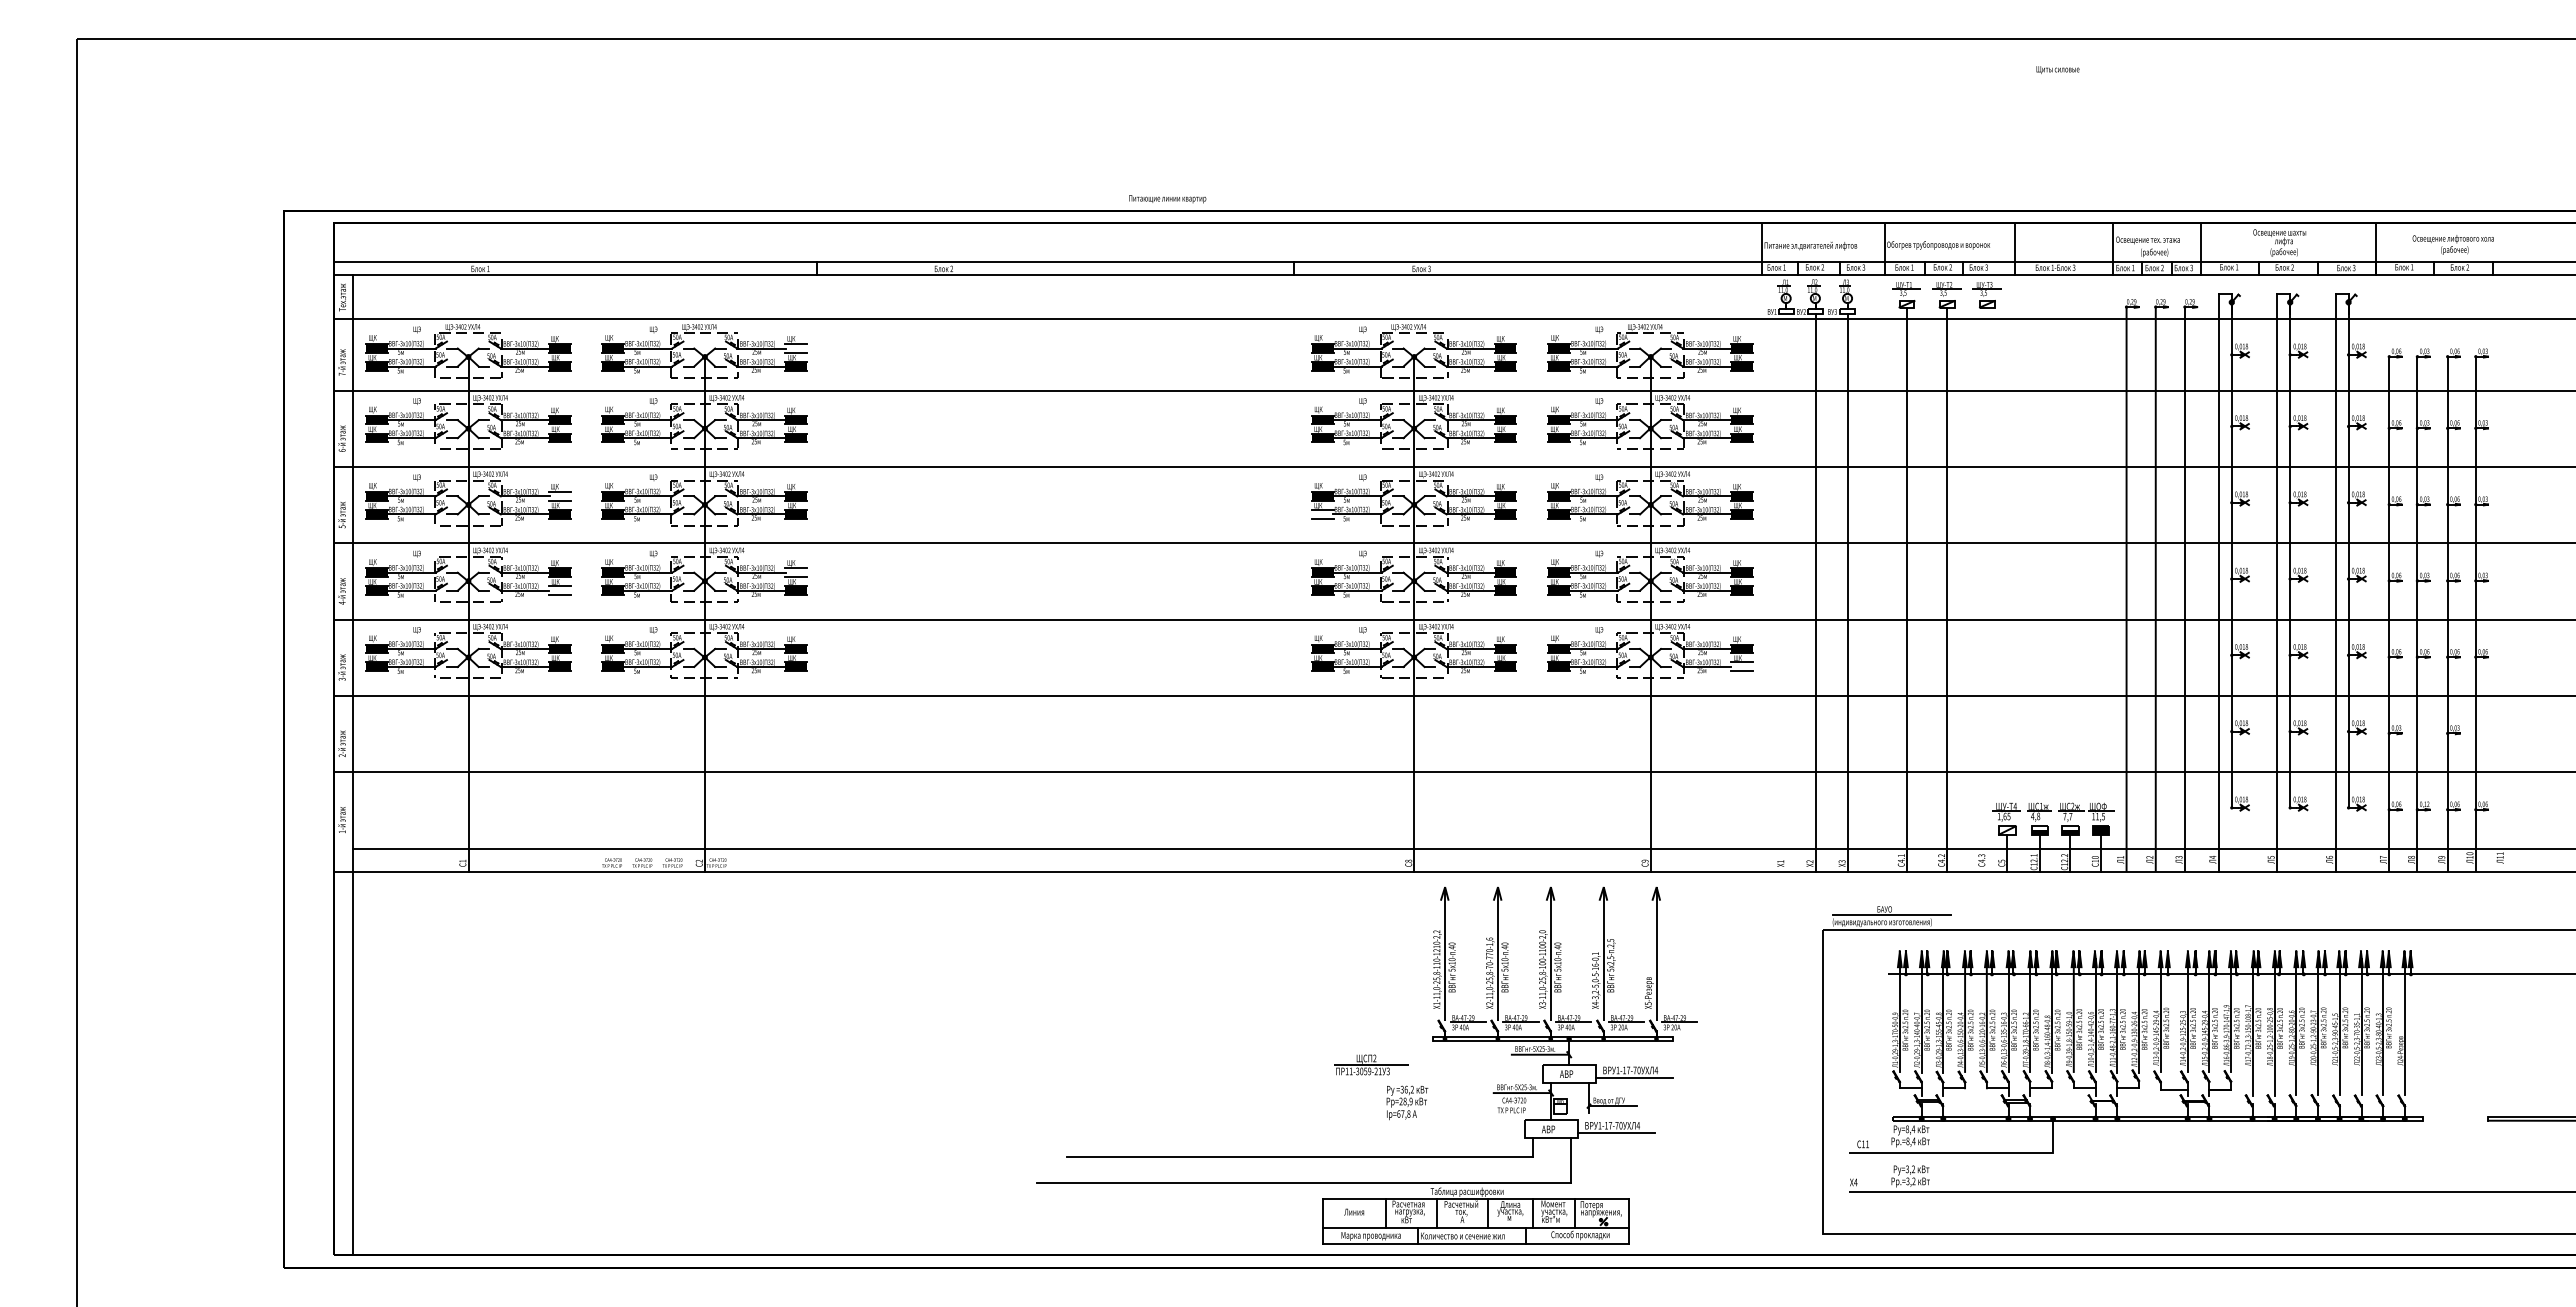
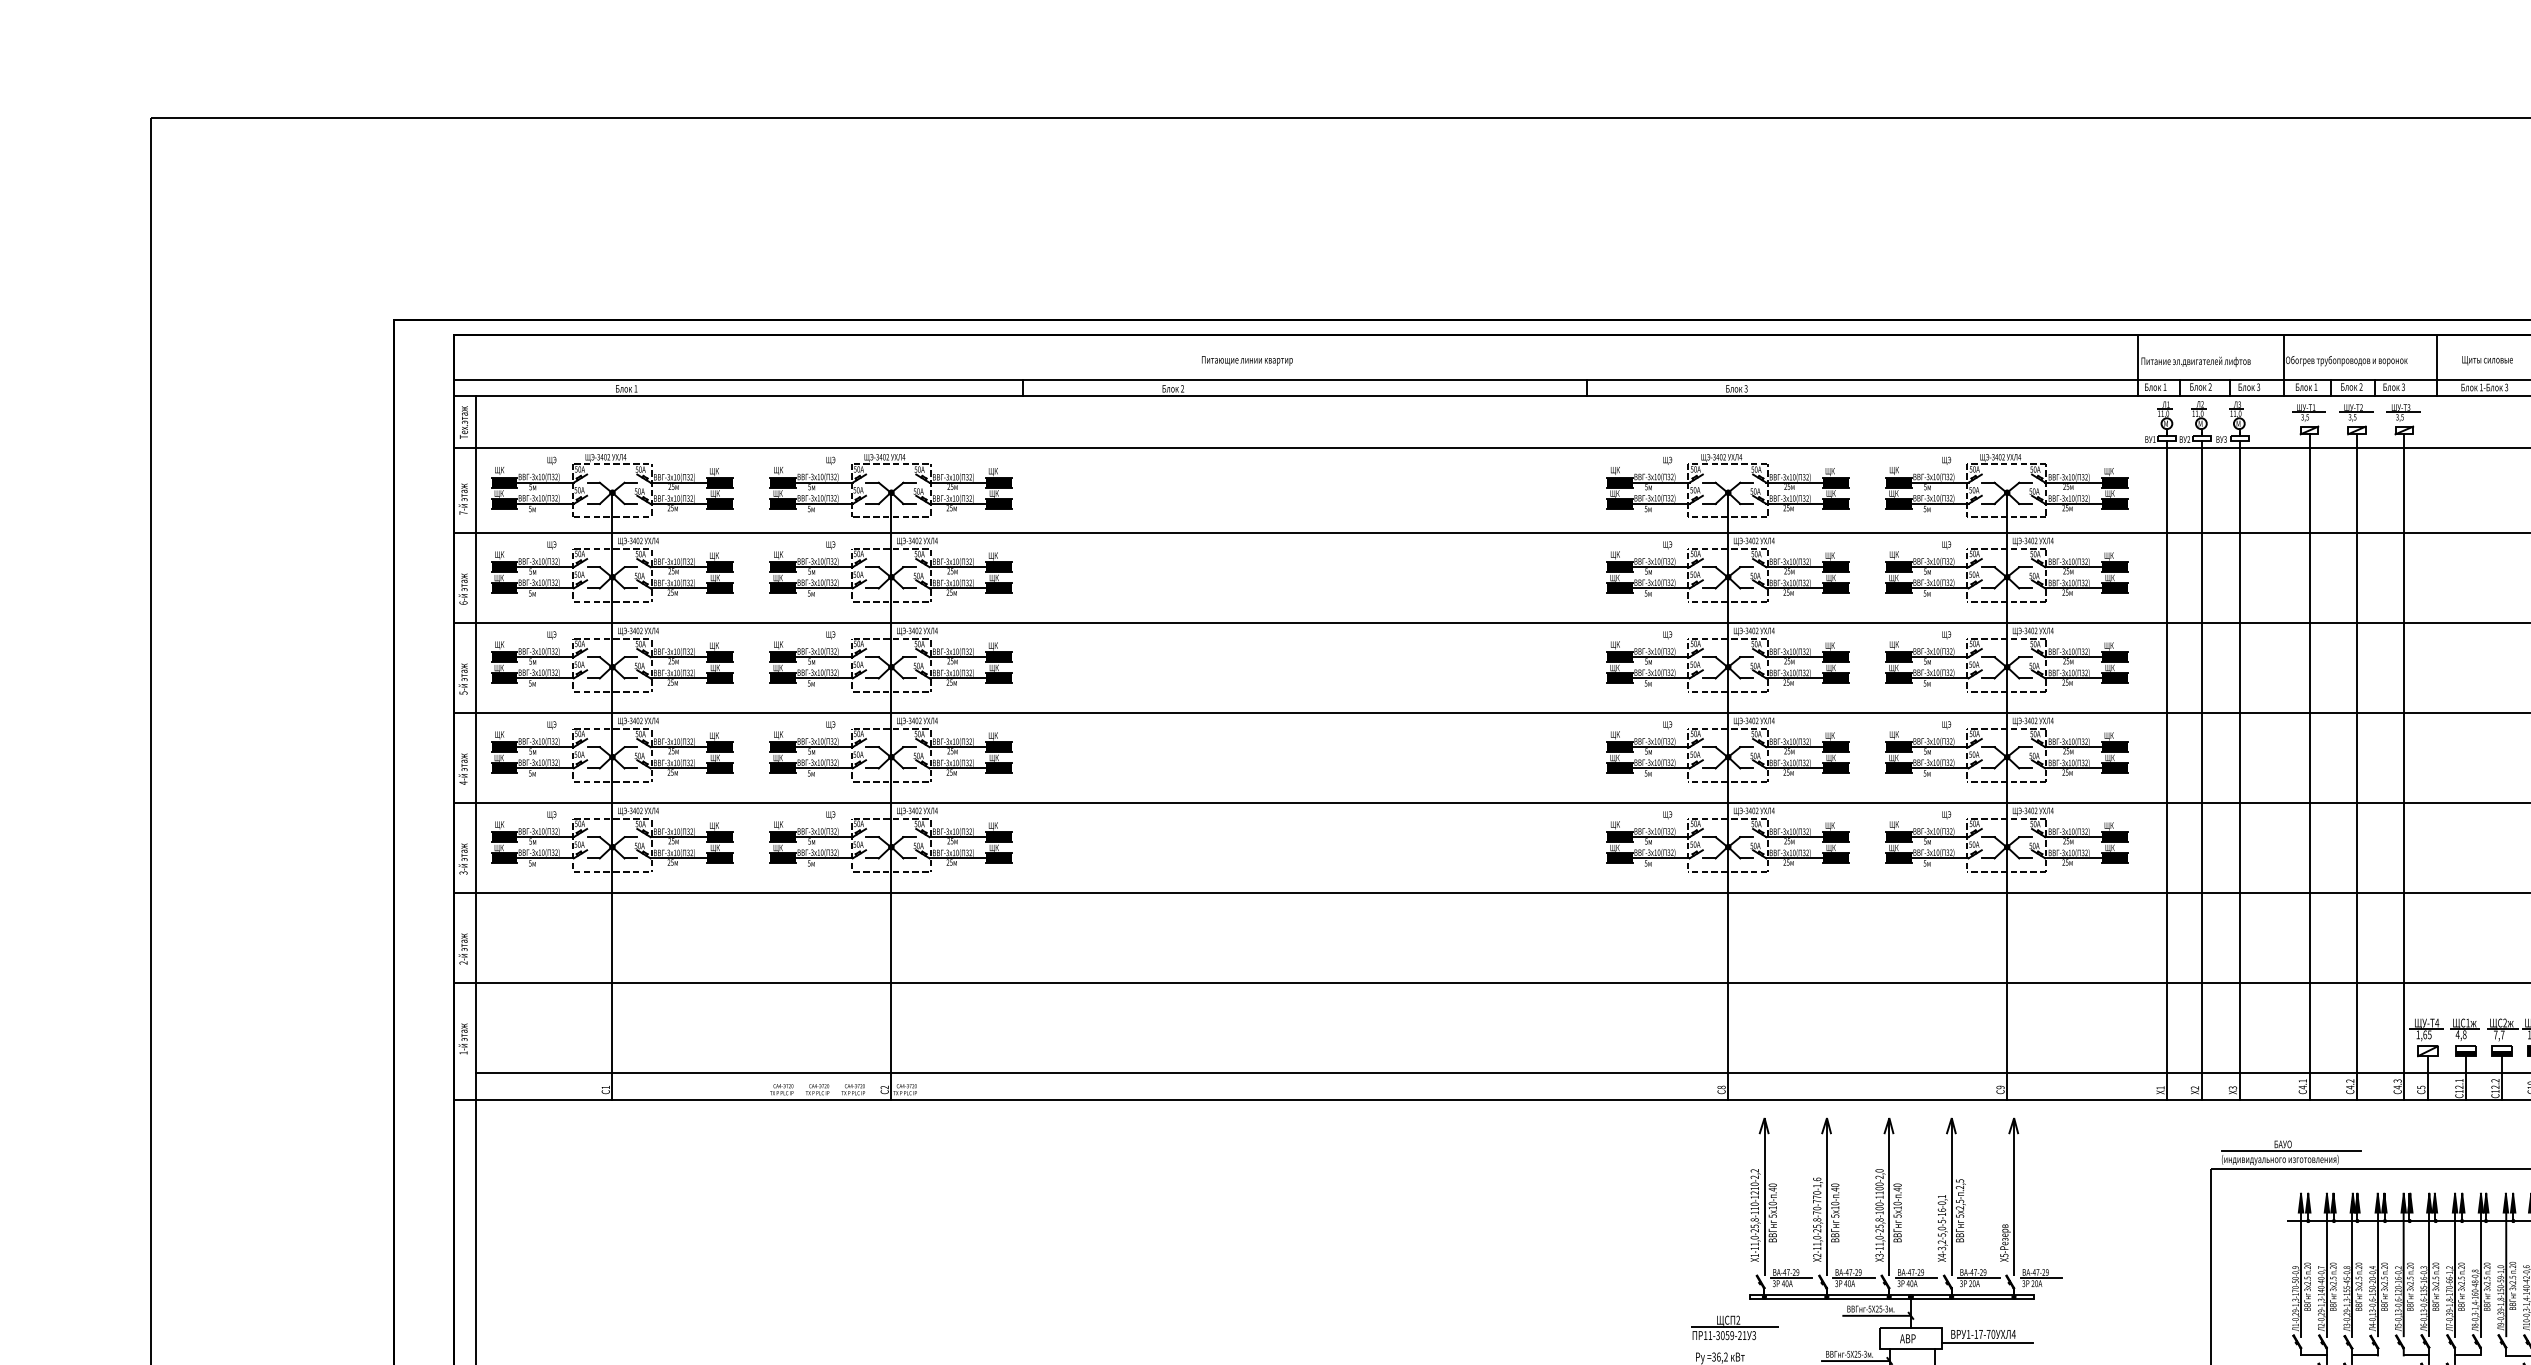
text: (2057, 69) -> (2487, 360), moved
text: (1167, 199) -> (1247, 361), moved
fill: (796, 348) -> (999, 482), added
fill: (559, 496) -> (719, 657), added
fill: (1322, 513) -> (1619, 677), added
fill: (796, 572) -> (999, 746), added
line: (1987, 589) -> (2404, 767), added
fill: (559, 590) -> (719, 768), added
line: (1786, 592) -> (2167, 770), added
fill: (1741, 666) -> (2114, 857), added
part: (1371, 1064) -> (1734, 1327), moved

